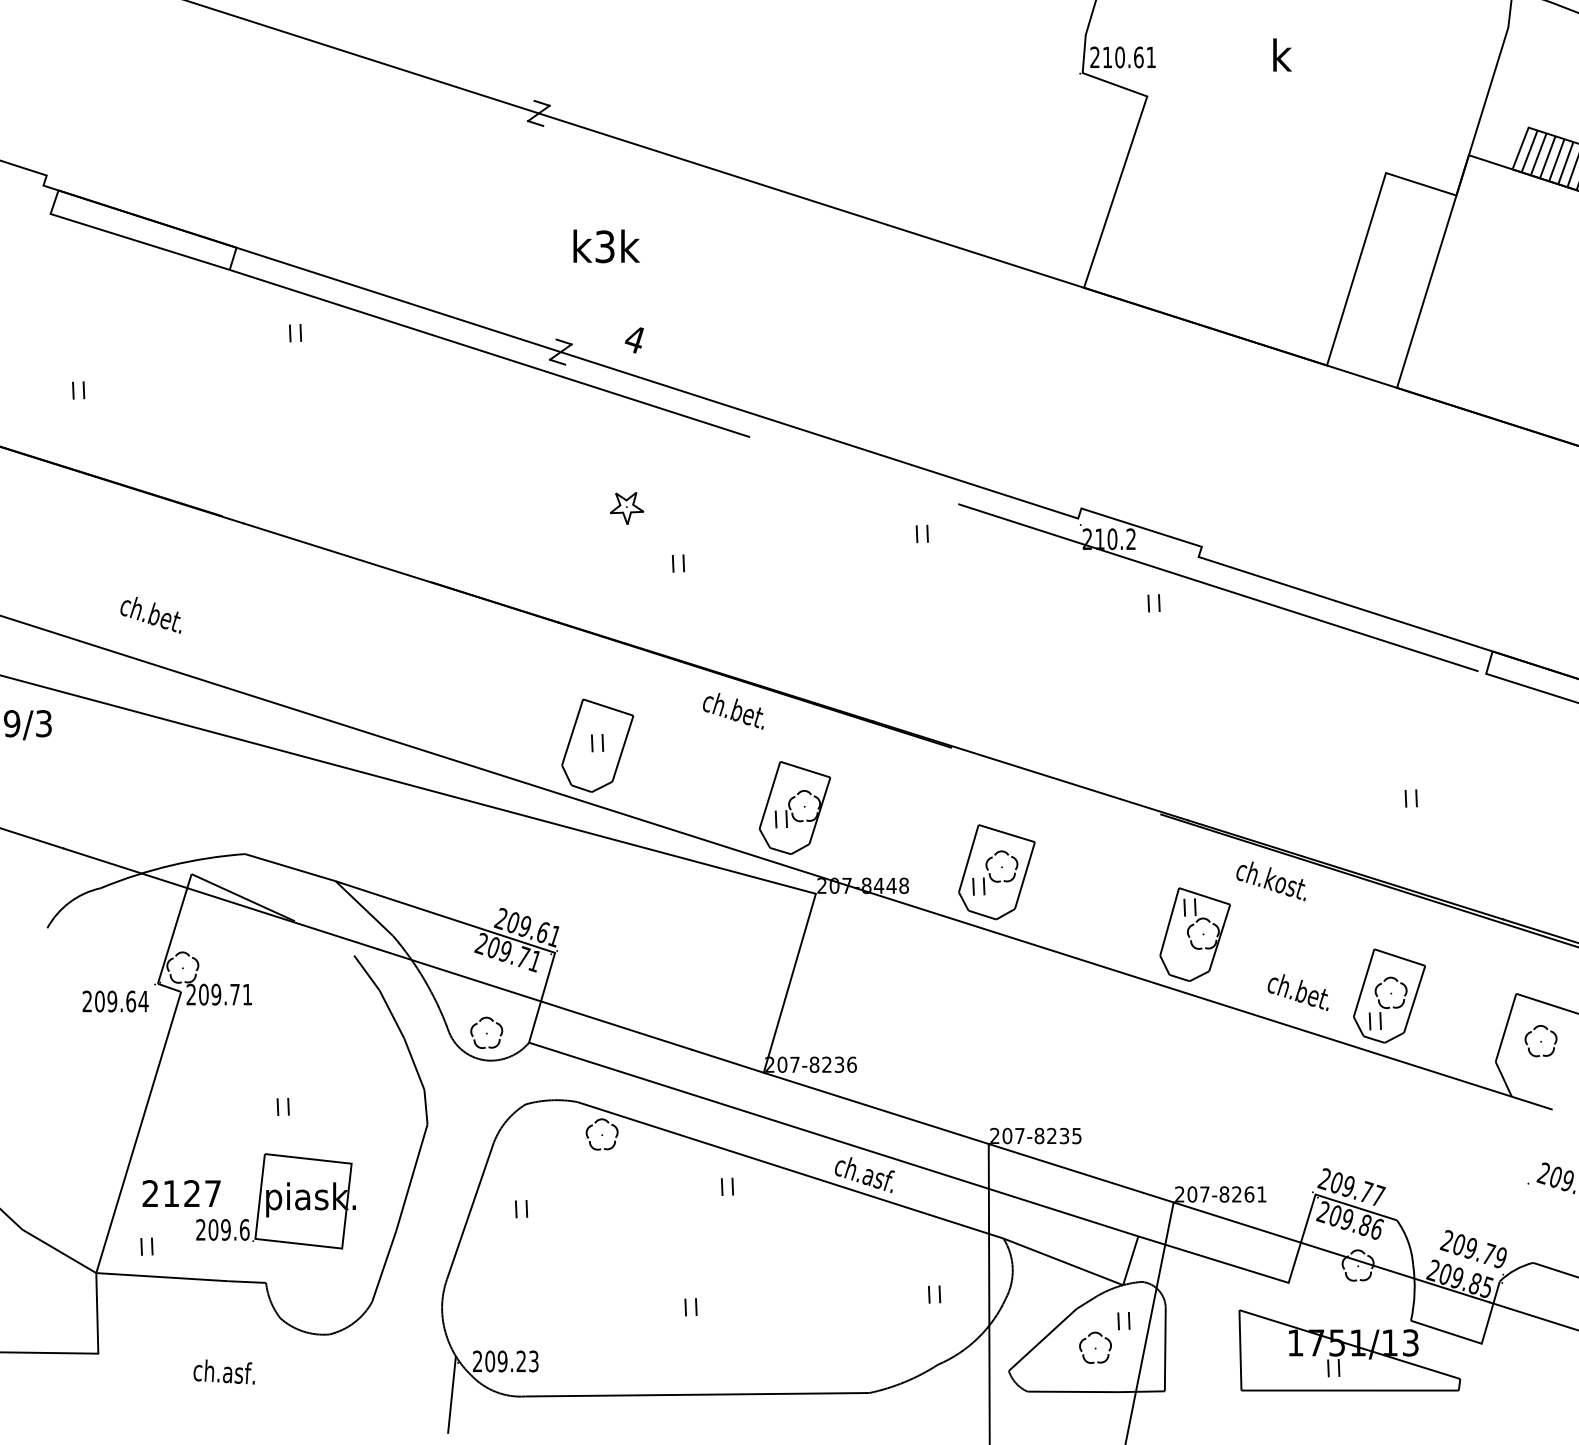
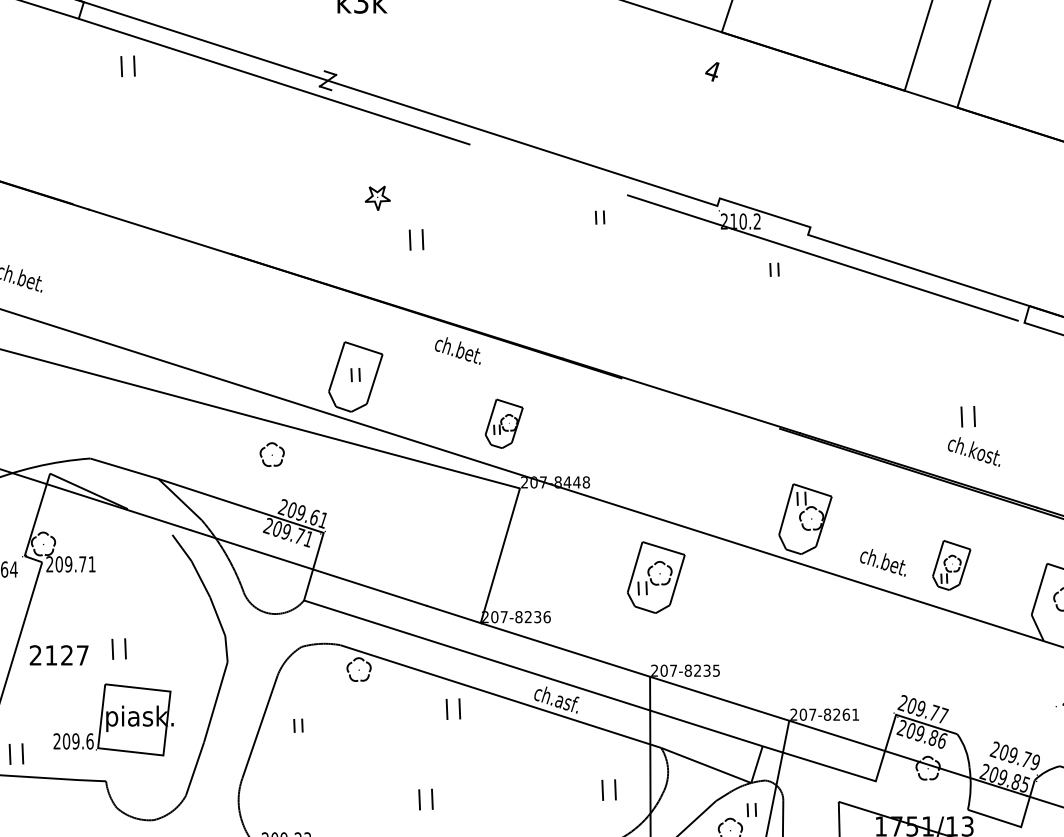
part: (295, 333) -> (128, 66), size x1.6
text: (633, 340) -> (711, 71), moved
part: (678, 563) -> (416, 239), size x1.6
part: (1410, 798) -> (967, 416), size x1.6
part: (794, 807) -> (503, 423), size x0.7
part: (996, 872) -> (655, 577), moved
text: (1270, 881) -> (973, 452), moved
part: (1389, 995) -> (951, 564), size x0.7
part: (486, 1032) -> (272, 454), moved
part: (282, 1106) -> (118, 648), size x1.6
part: (727, 1186) -> (453, 708), size x1.6
text: (181, 1193) -> (59, 655), moved
part: (146, 1246) -> (16, 753), size x1.6
part: (934, 1294) -> (609, 790), size x1.6
part: (690, 1307) -> (425, 799), size x1.6

